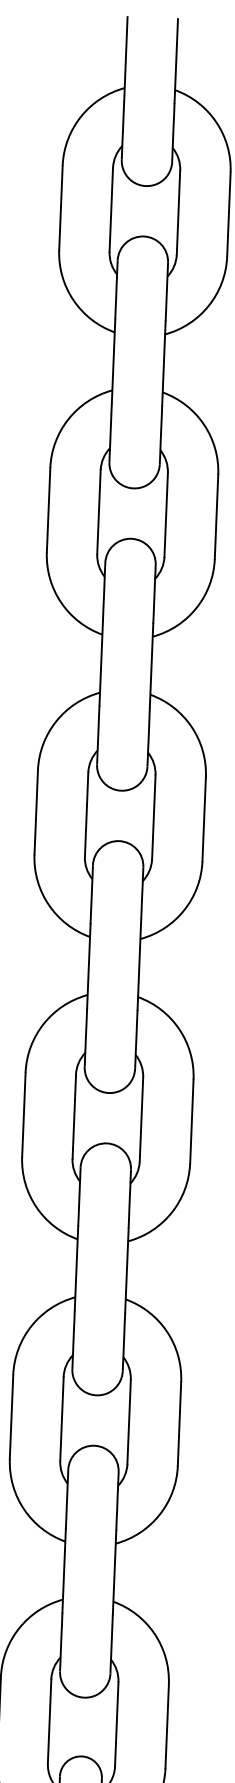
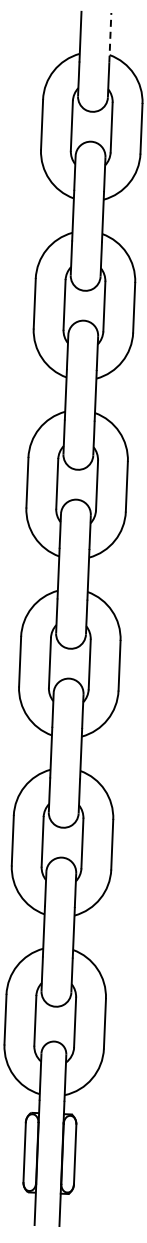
line: (176, 60) -> (110, 37), solid -> dashed

